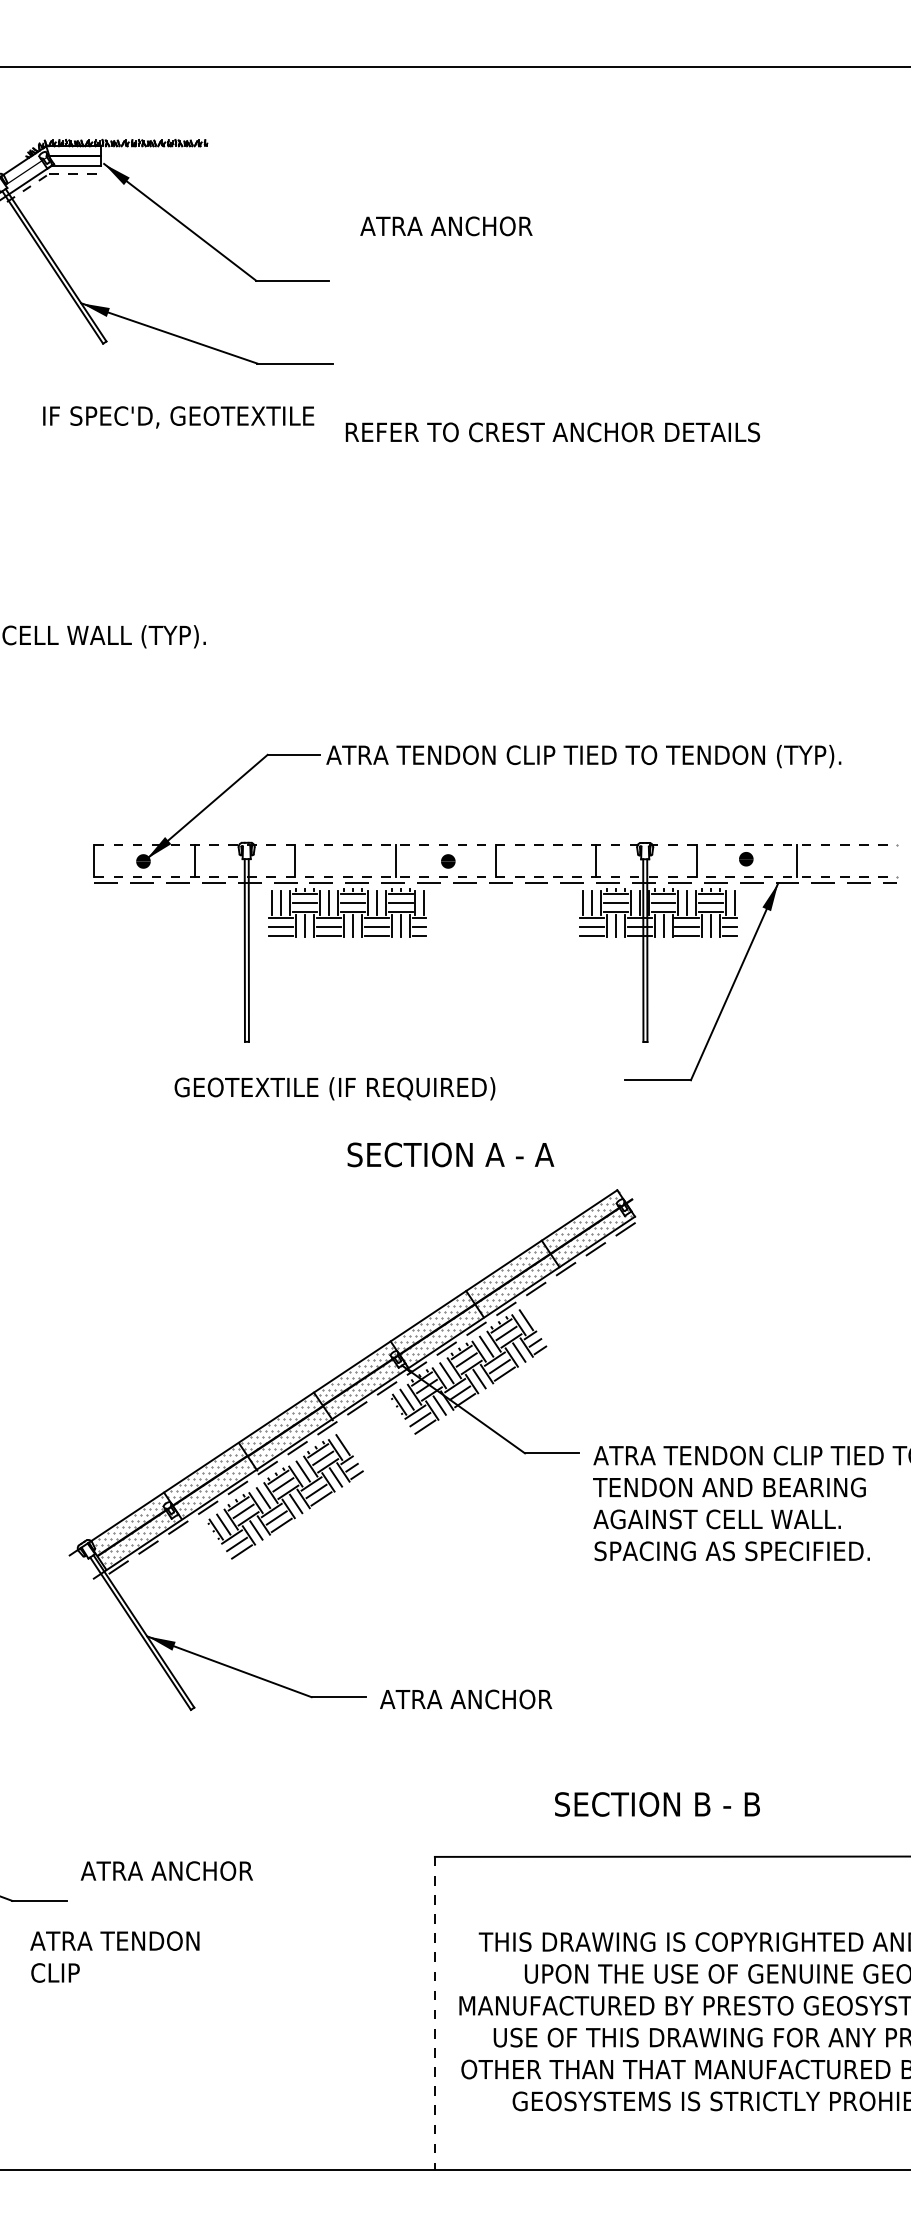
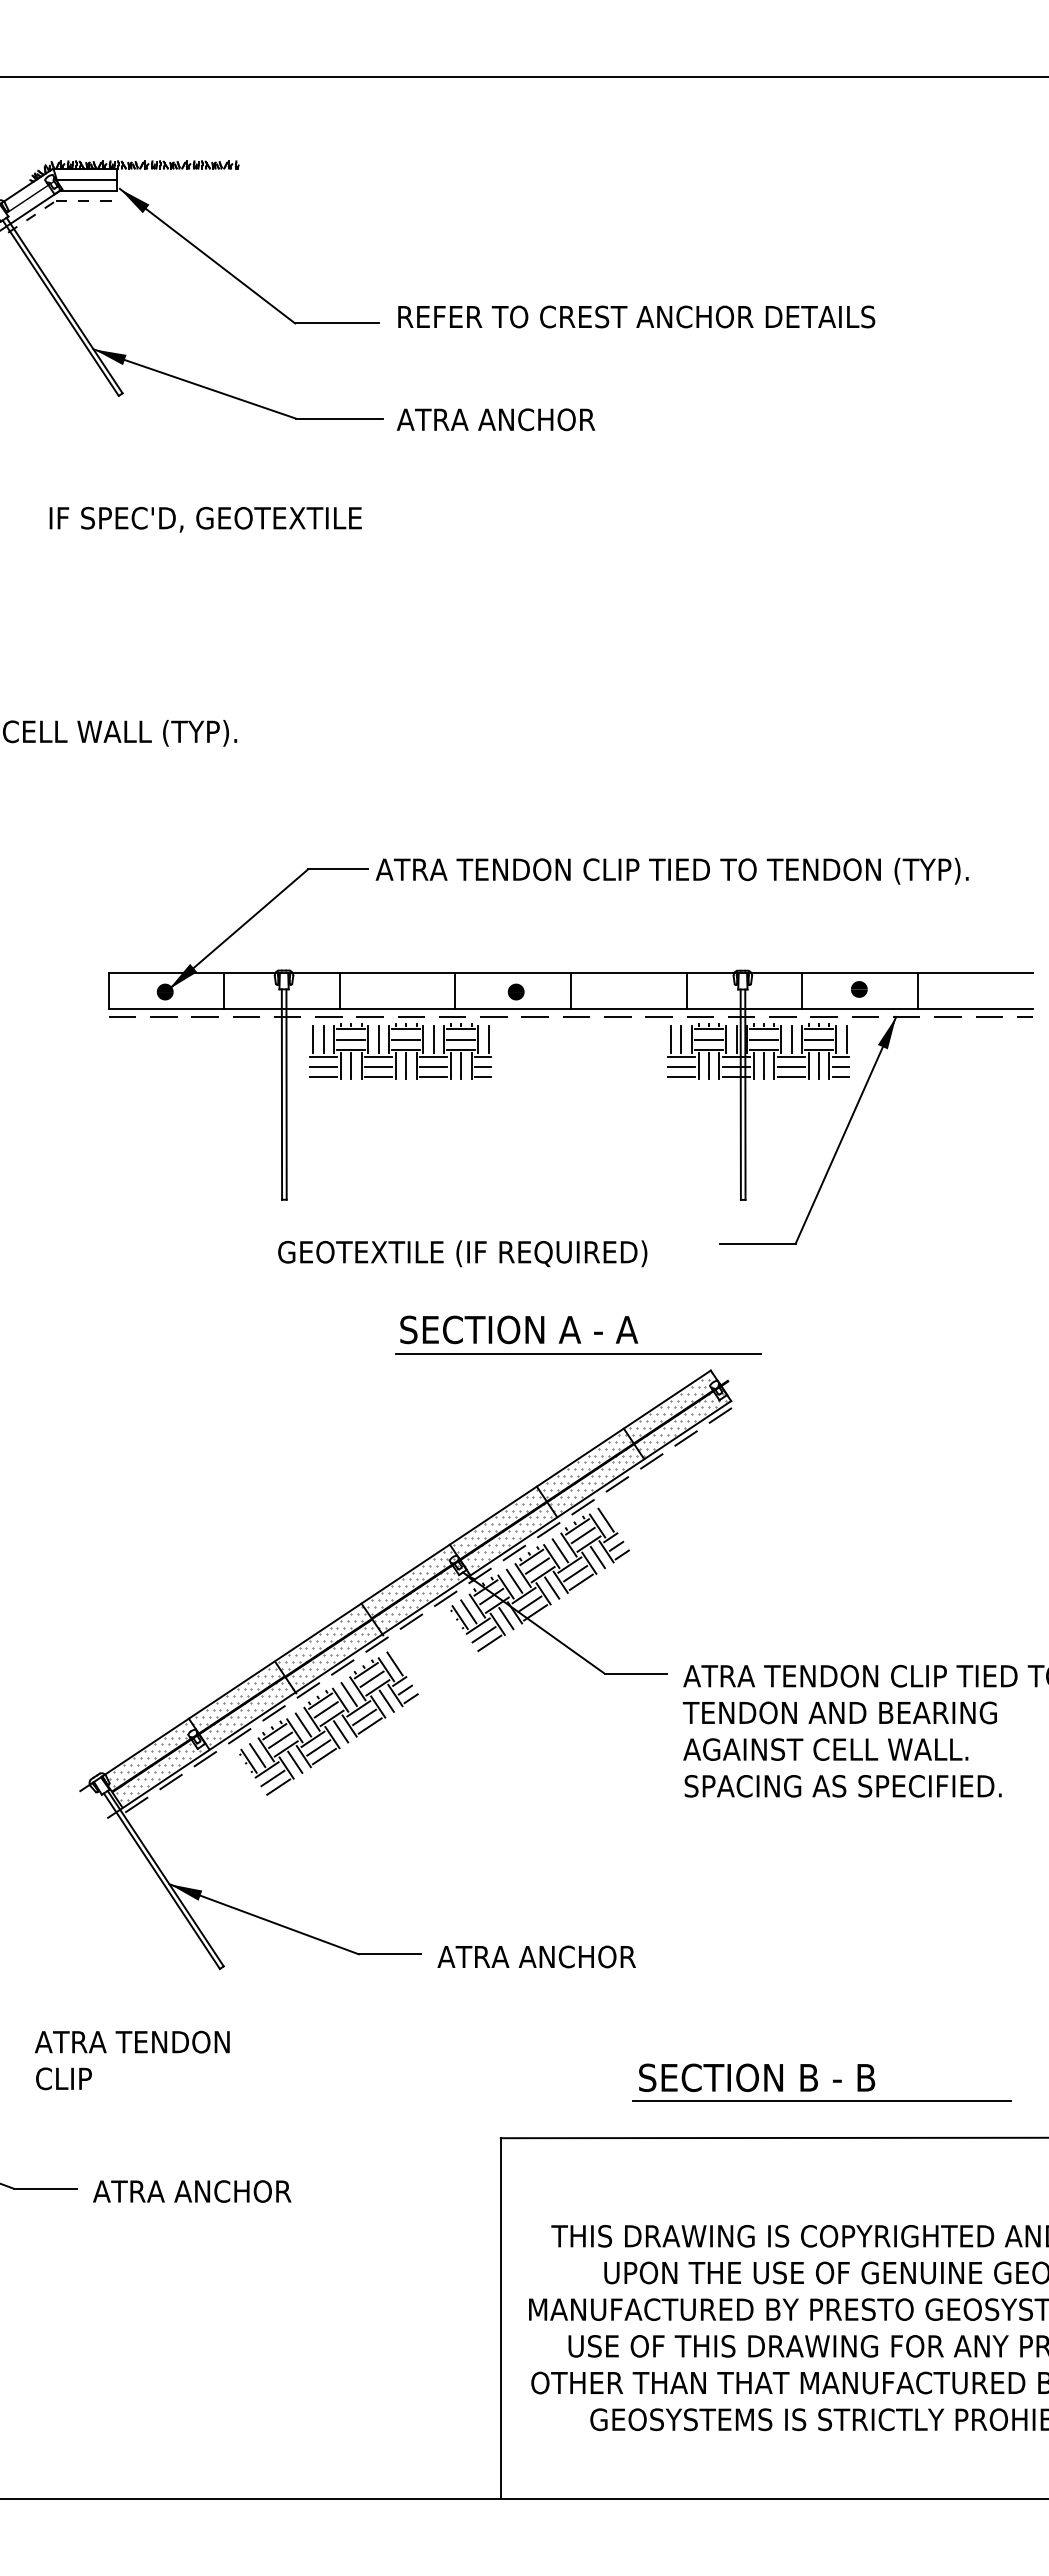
text: (445, 226) -> (495, 419), moved
text: (178, 417) -> (205, 519), moved
text: (552, 431) -> (636, 316), moved
line: (496, 844) -> (571, 972), dashed -> solid
line: (496, 876) -> (571, 1009), dashed -> solid
text: (334, 1088) -> (462, 1253), moved
line: (501, 1175) -> (577, 1353), added
line: (713, 1825) -> (821, 2101), added
text: (167, 1871) -> (192, 2191), moved
text: (115, 1957) -> (132, 2060), moved
line: (434, 2013) -> (500, 2318), dashed -> solid

